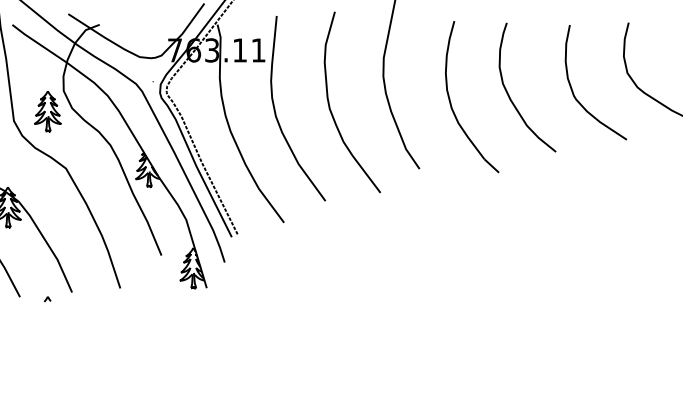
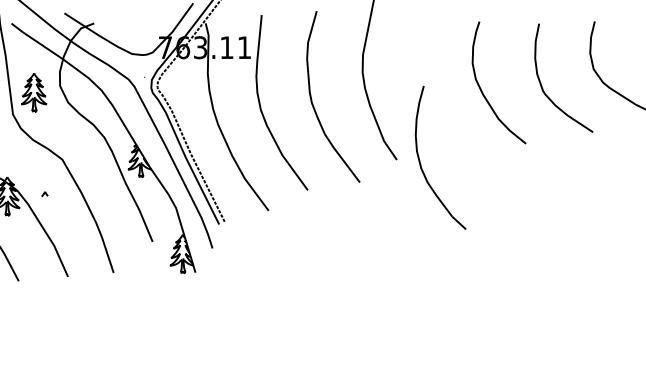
part: (450, 99) -> (420, 160), moved
part: (48, 111) -> (34, 92), moved
part: (47, 298) -> (44, 193), moved

